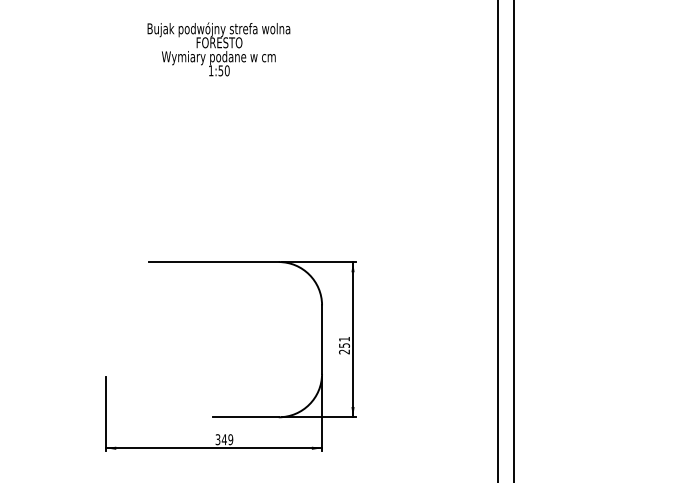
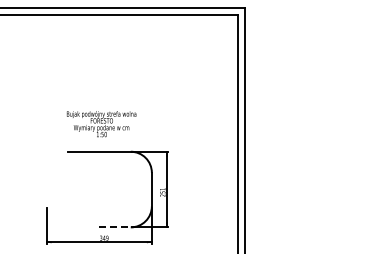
text: (218, 50) -> (101, 124), moved
line: (247, 417) -> (115, 227), solid -> dashed

